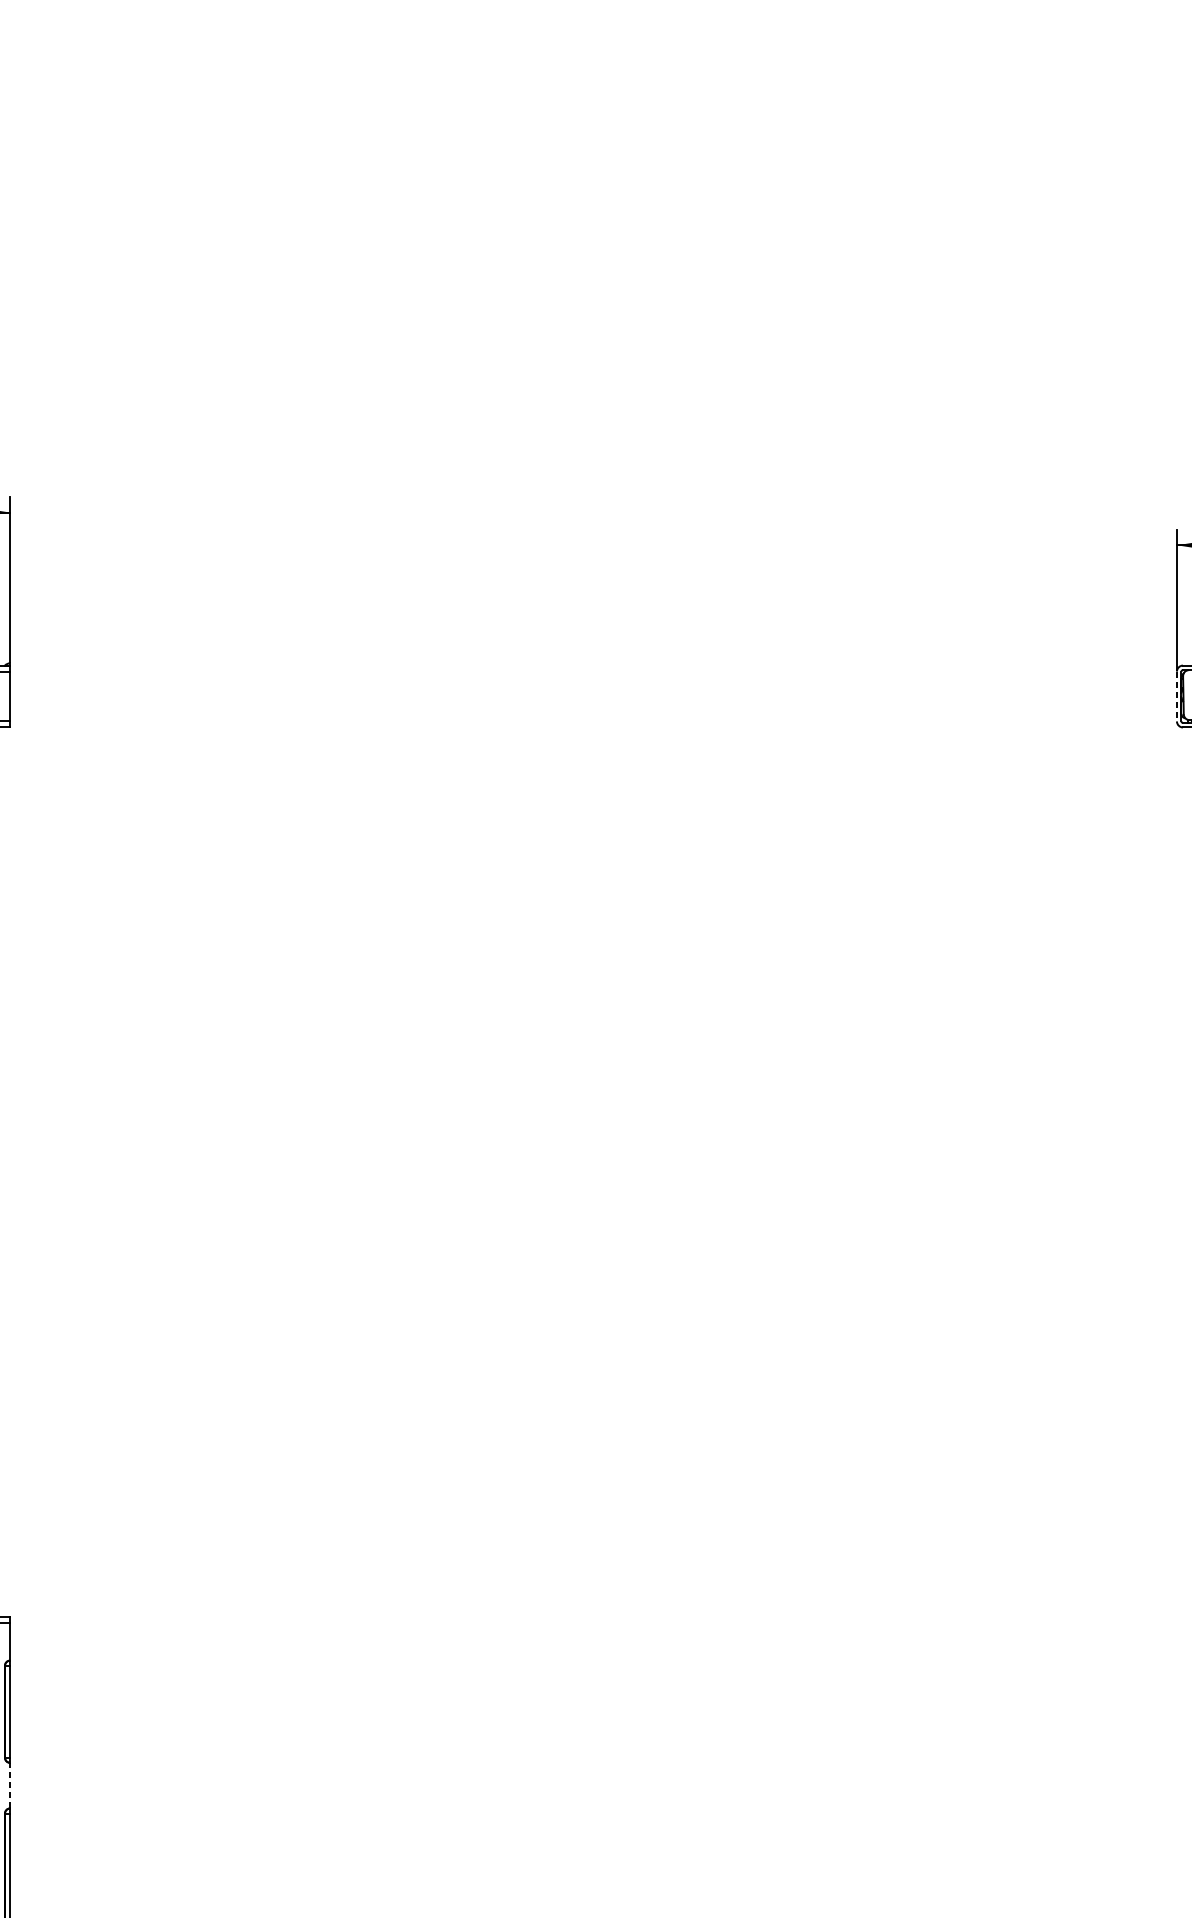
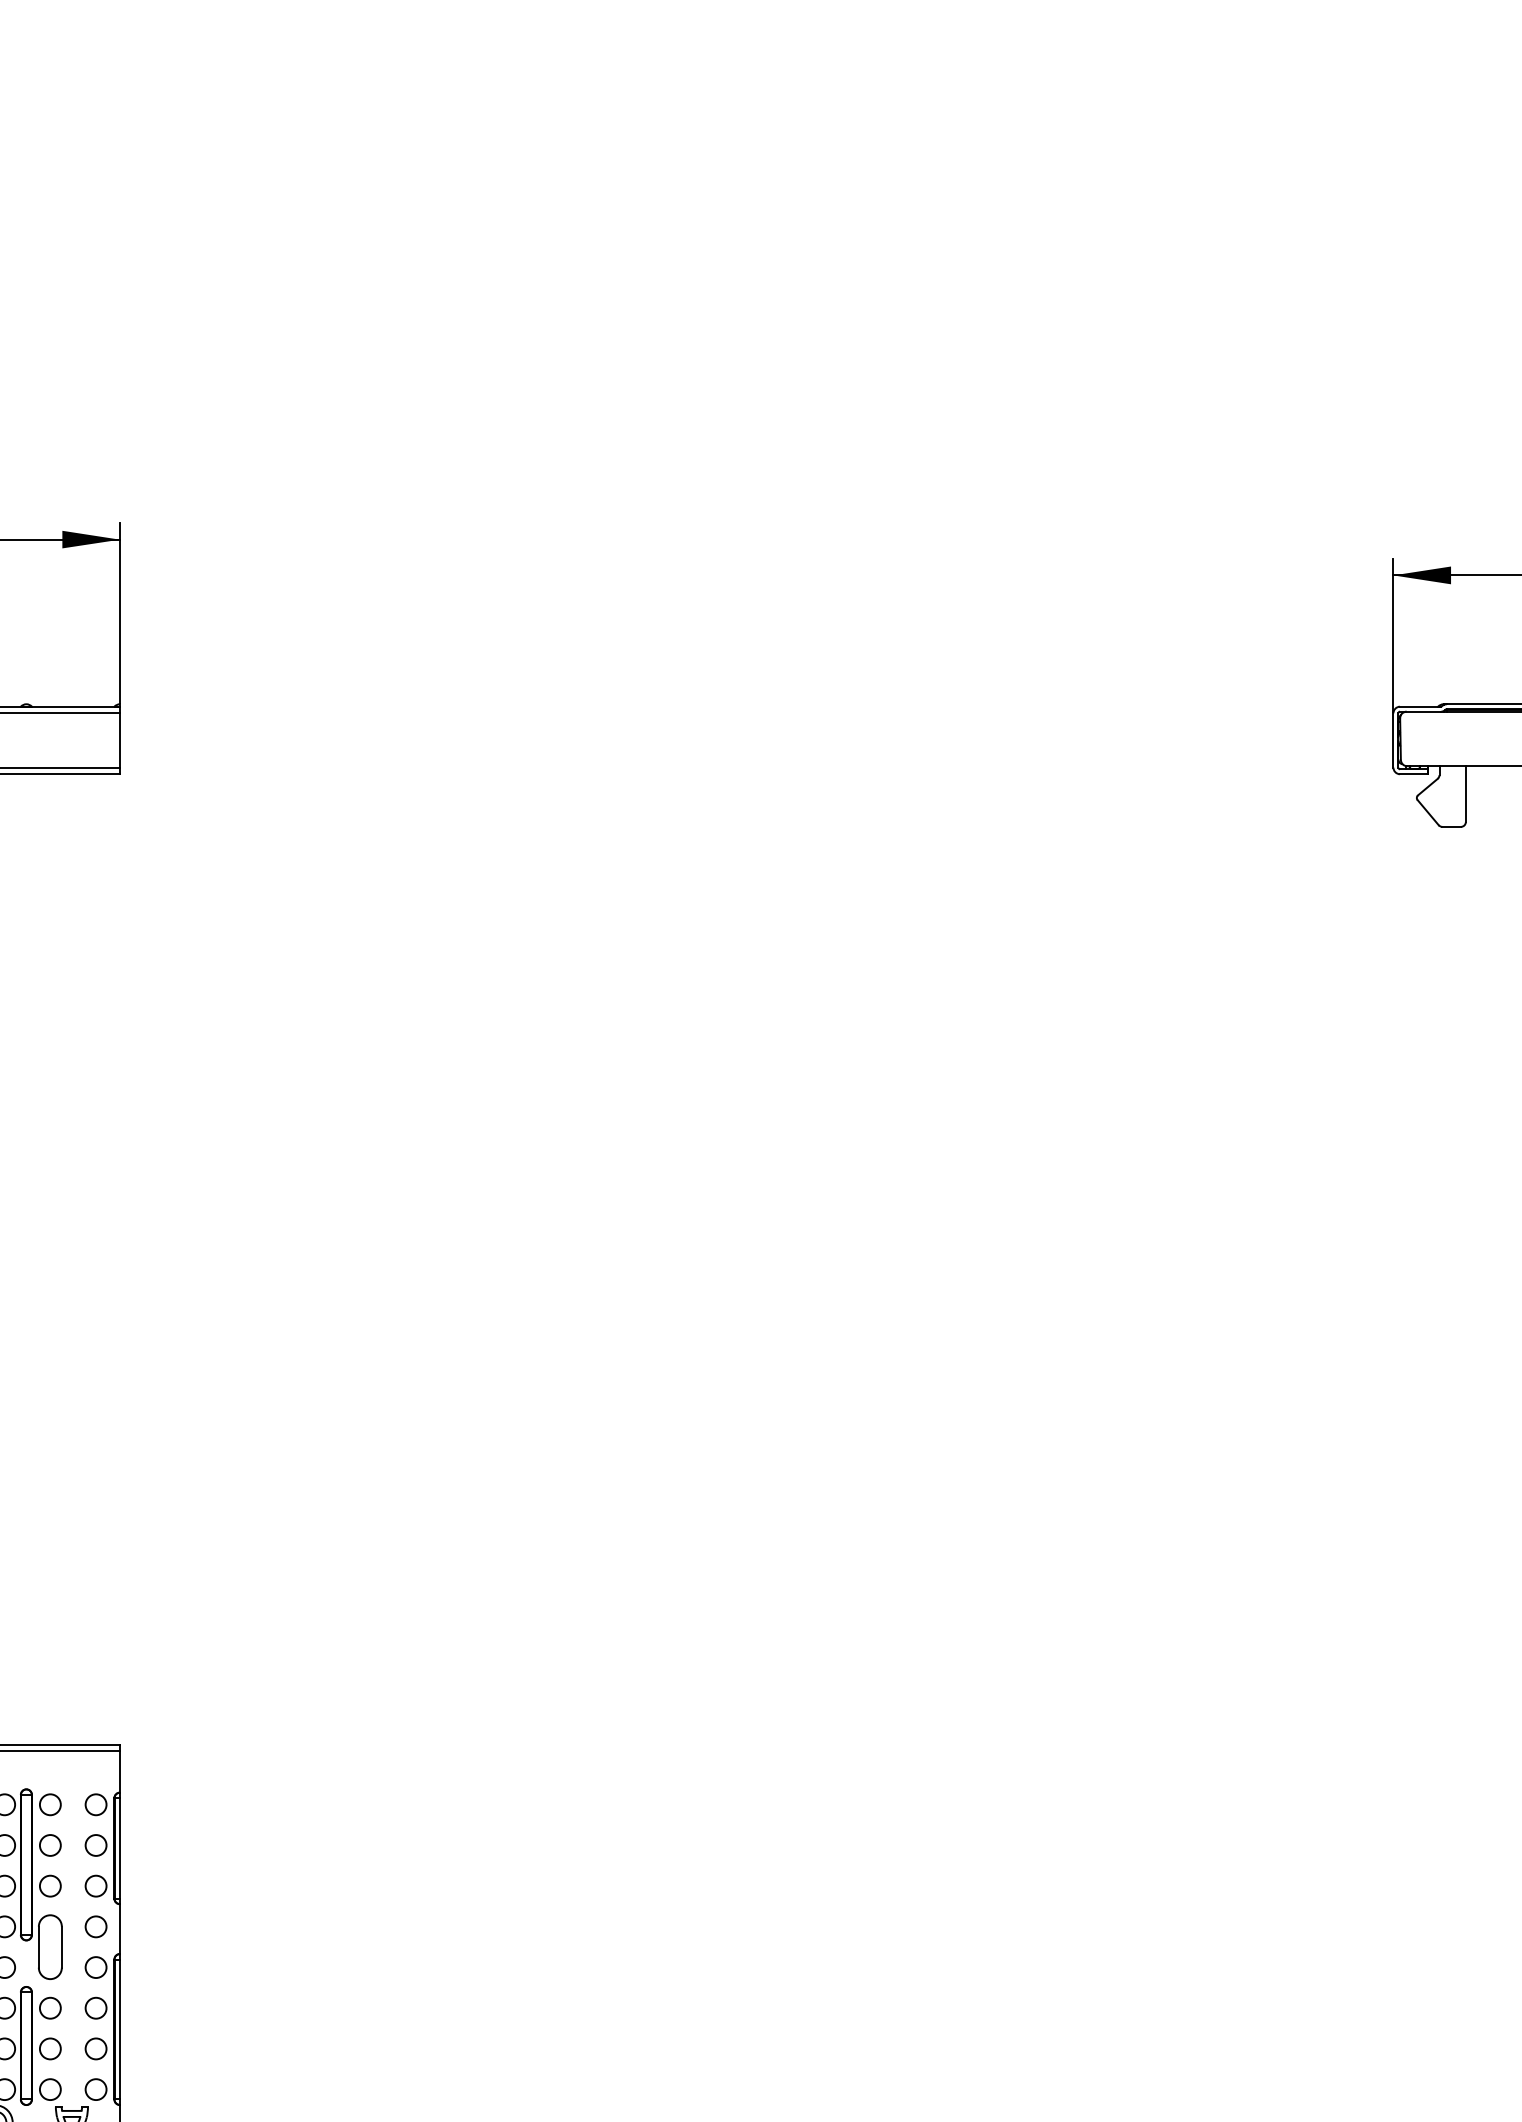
line: (1176, 696) -> (1393, 740), dashed -> solid
line: (9, 1786) -> (119, 1929), dashed -> solid

